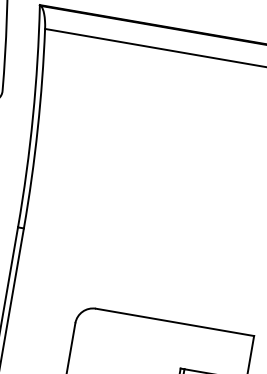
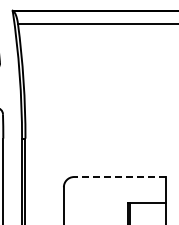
line: (173, 323) -> (119, 177), solid -> dashed

